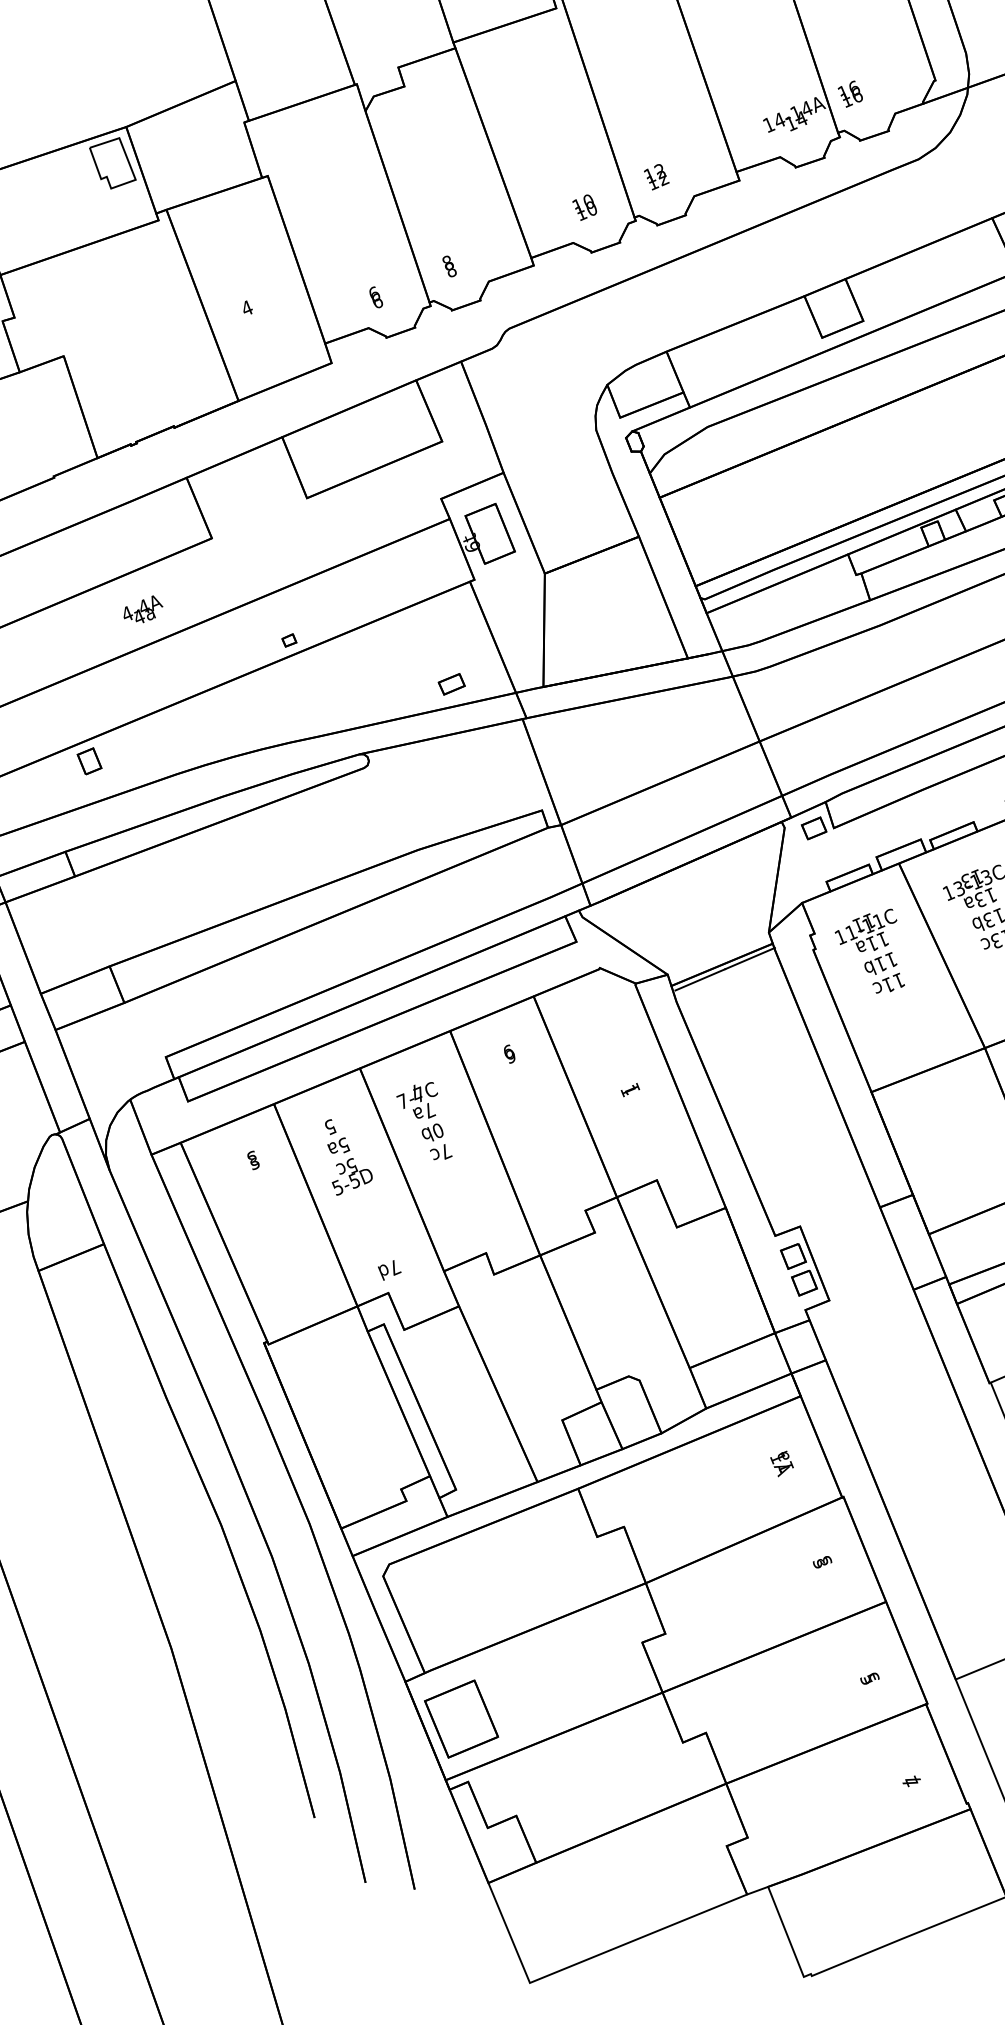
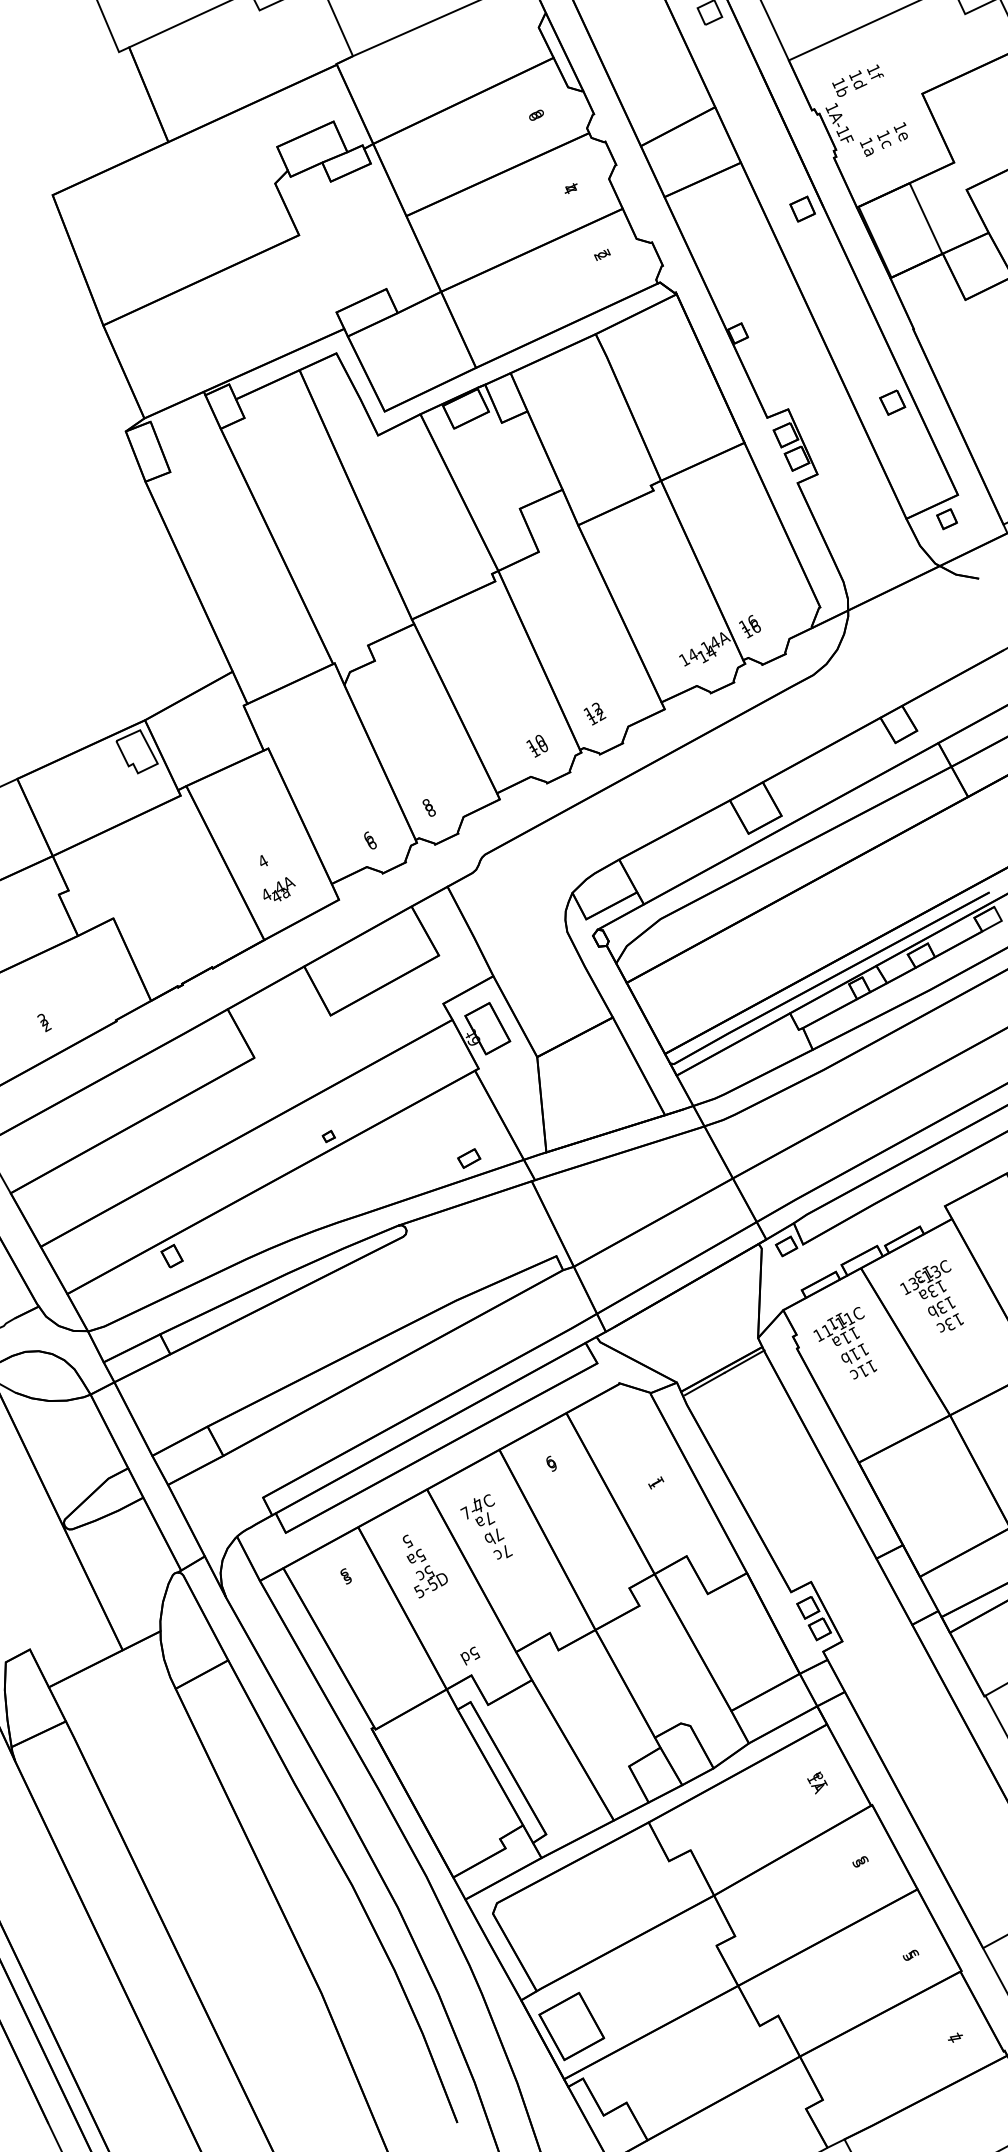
text: (143, 609) -> (279, 889), moved
text: (438, 1131) -> (498, 1535), 0b -> 7b
text: (395, 1267) -> (475, 1653), 7d -> 5d

